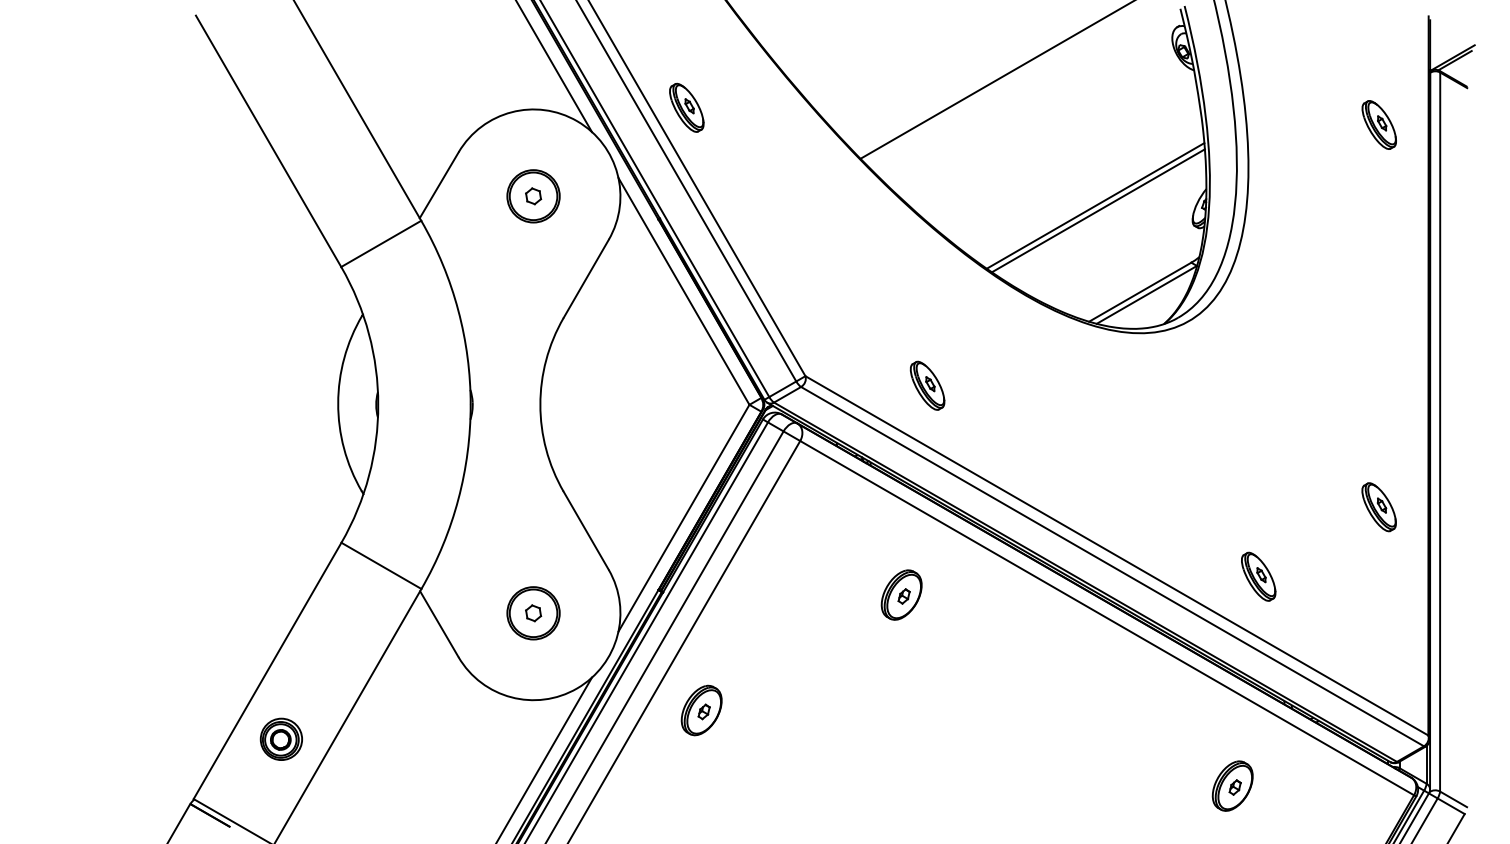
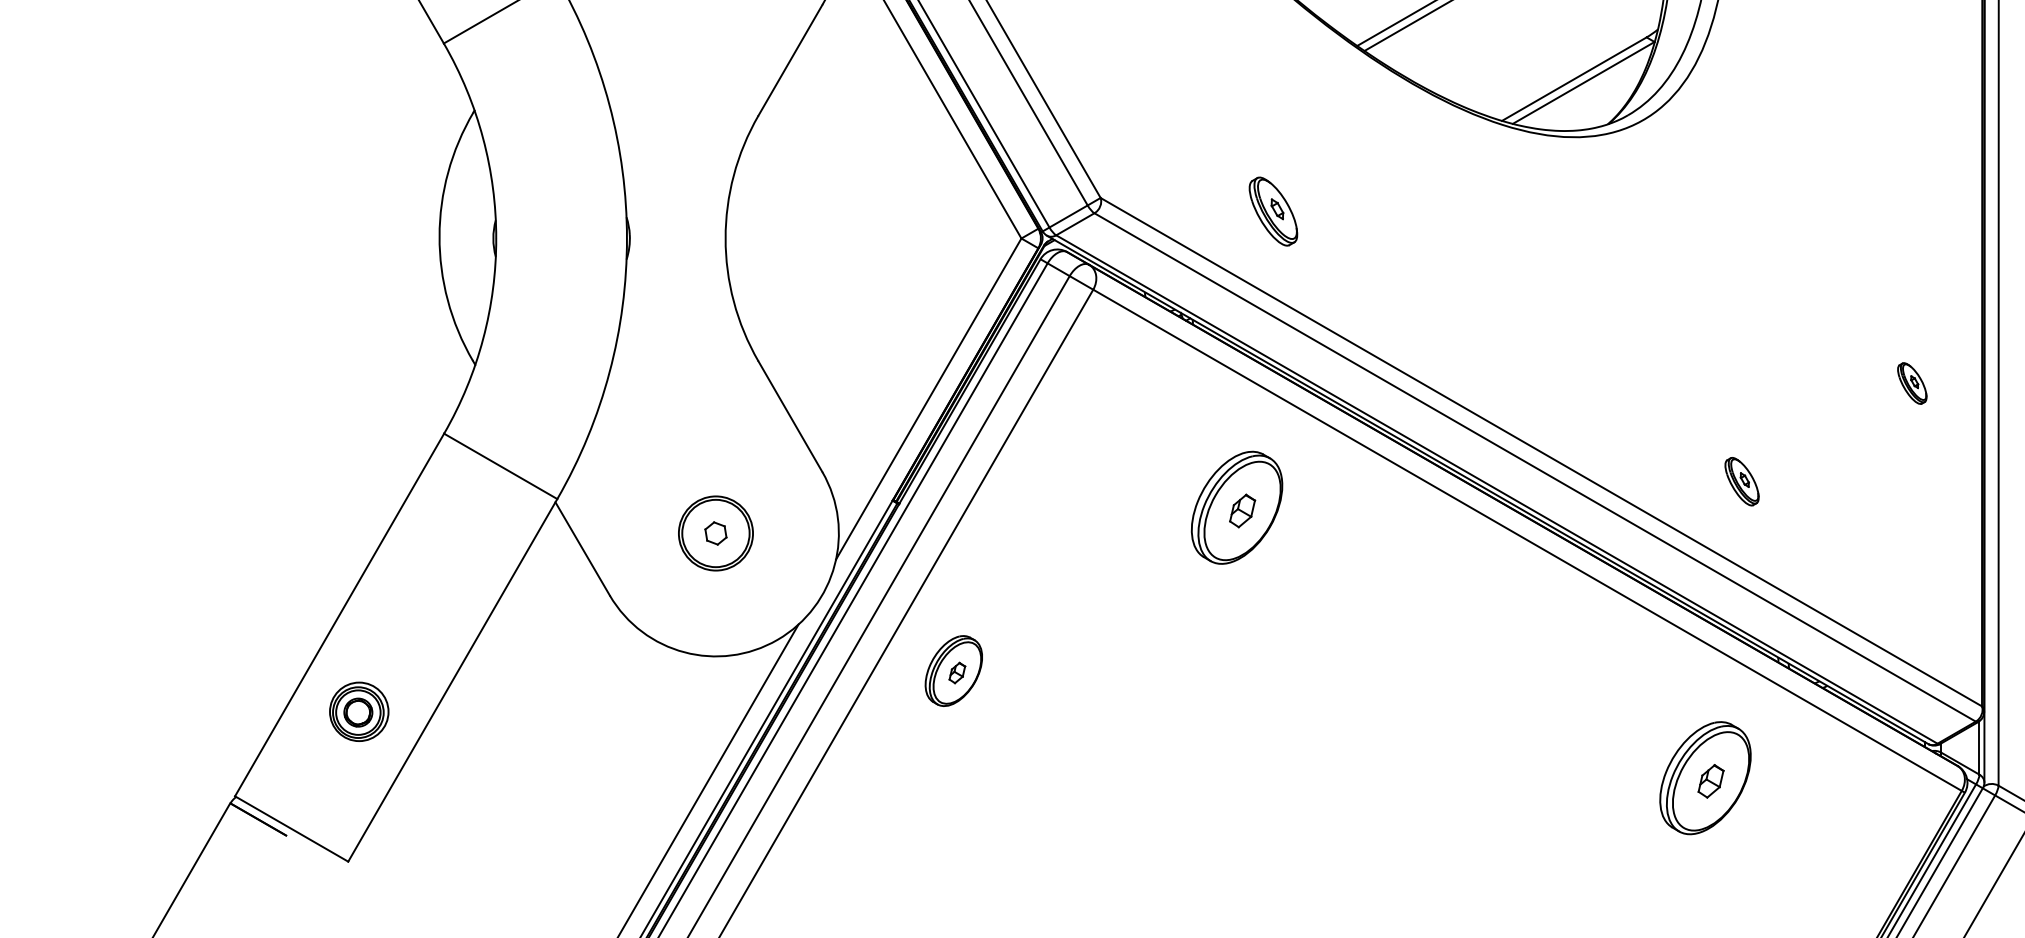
part: (1378, 507) -> (1911, 383), size x0.6
part: (1258, 576) -> (1741, 481), size x0.7
part: (901, 594) -> (1236, 506), size x1.6
part: (1232, 785) -> (1704, 777), size x1.6

